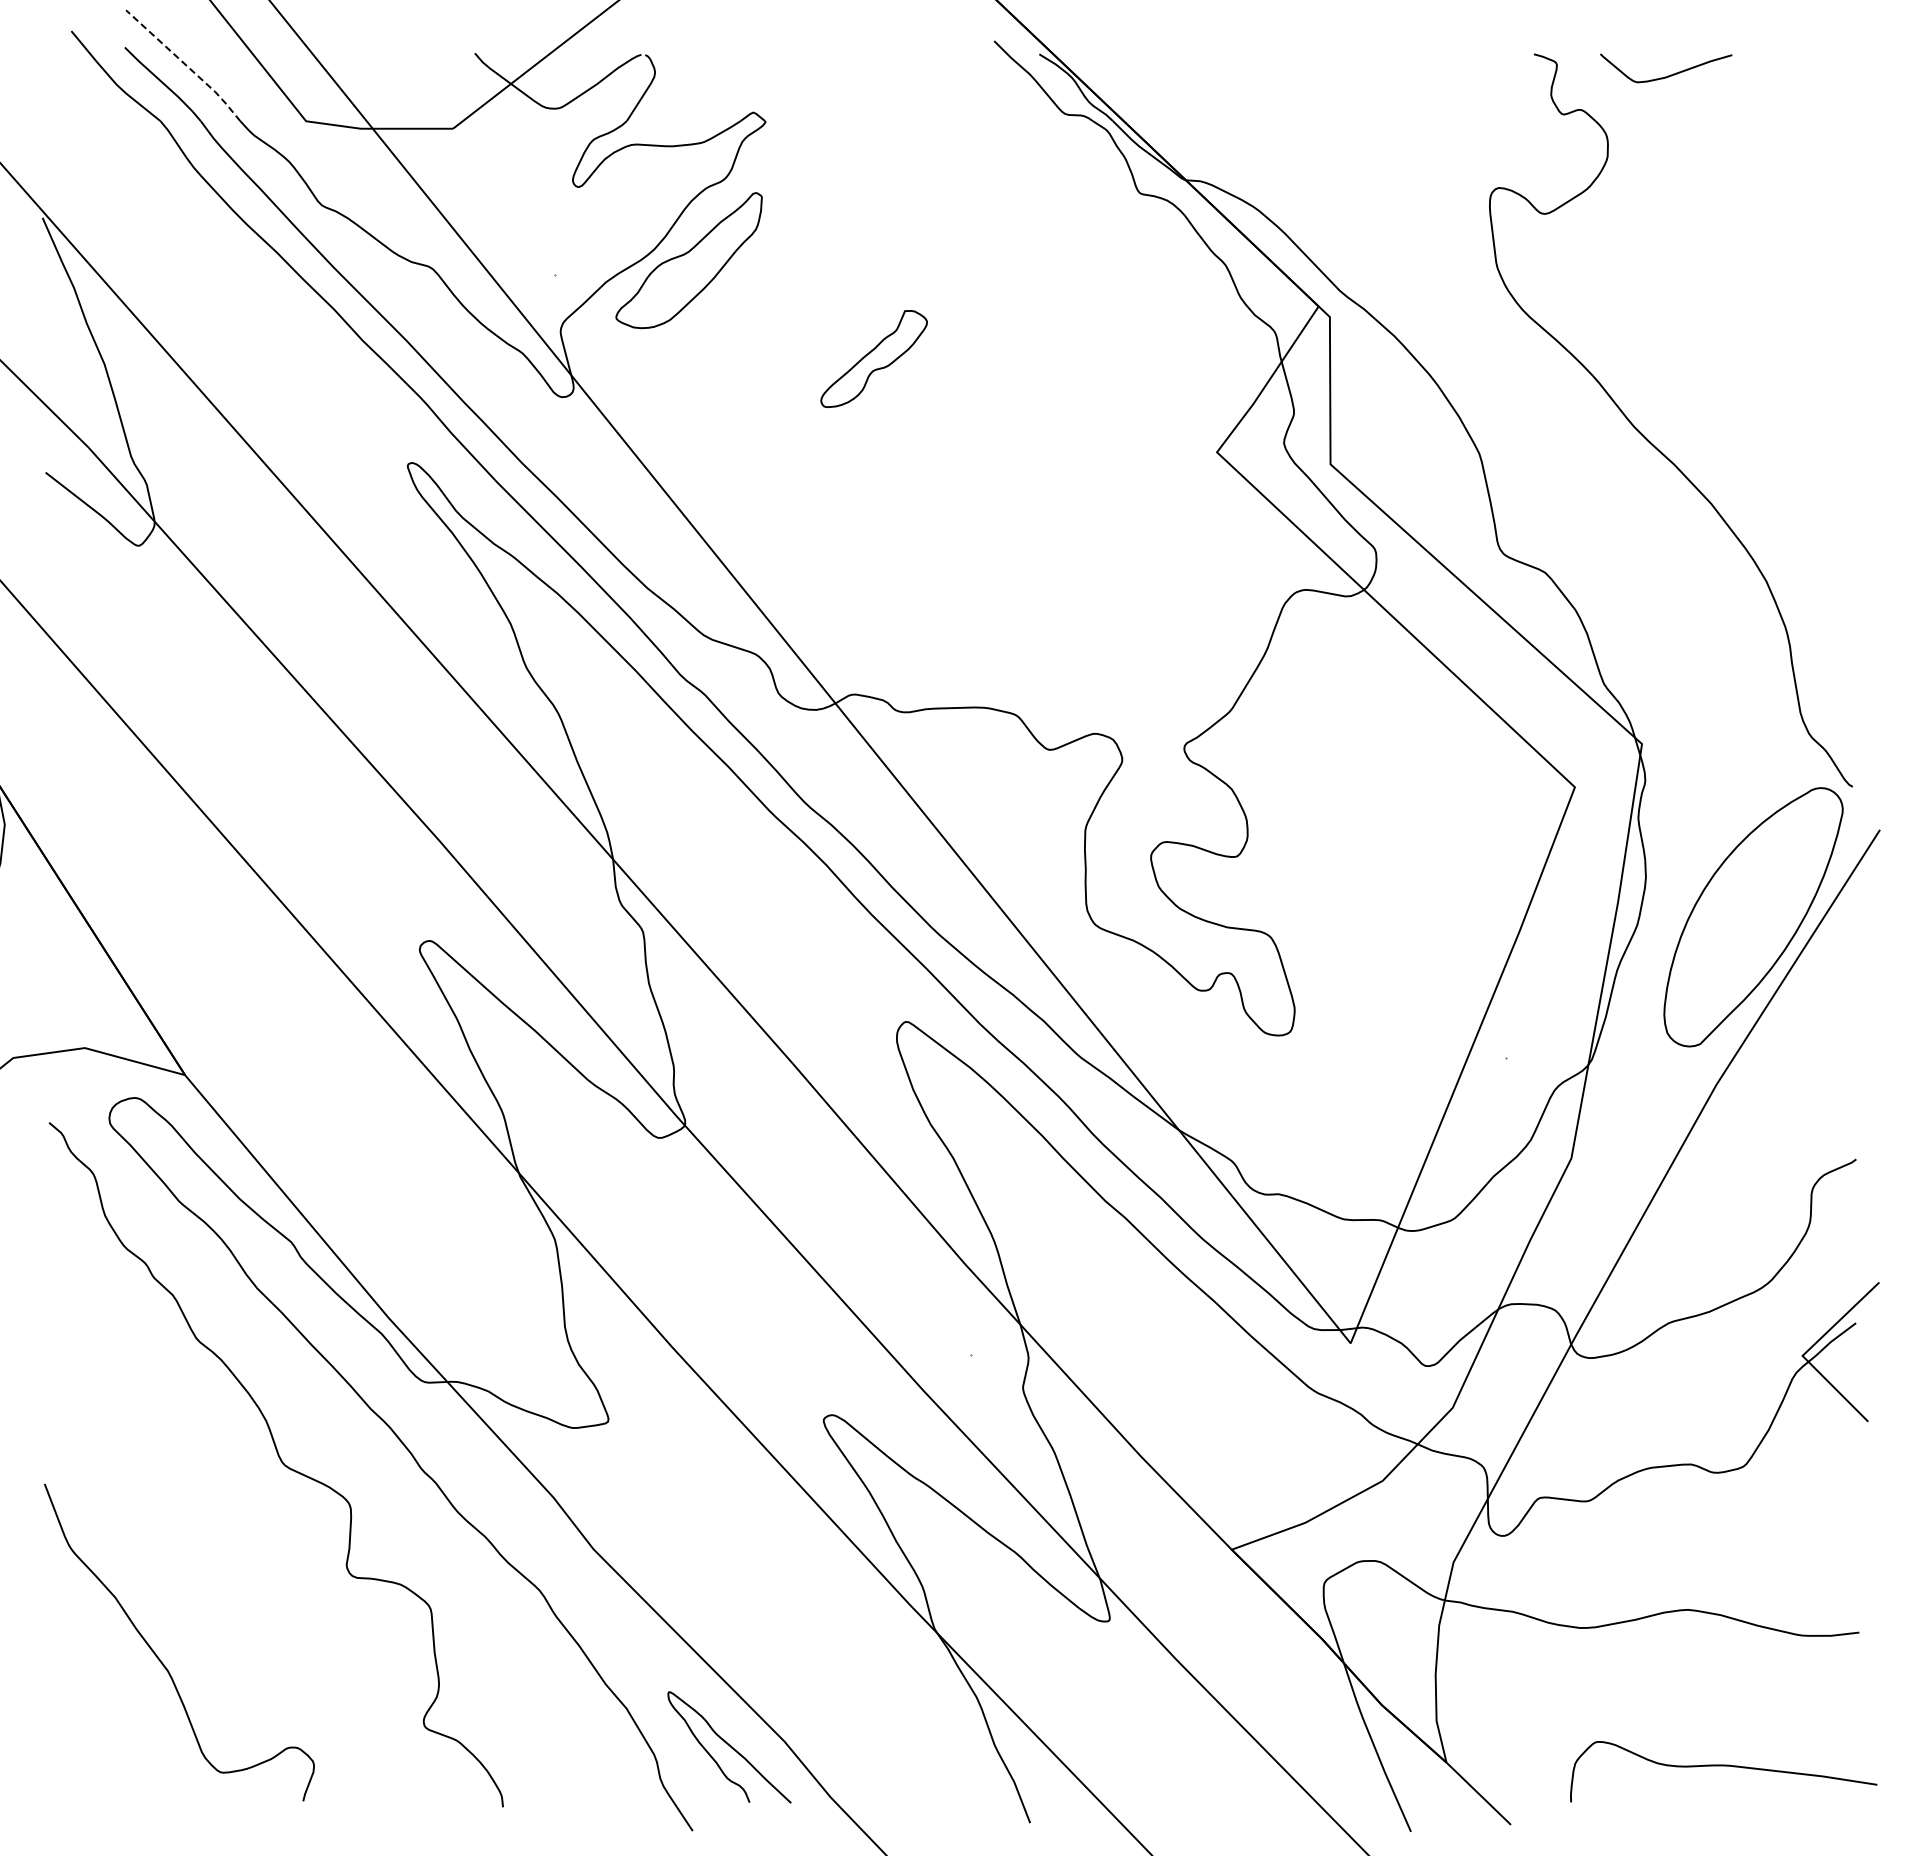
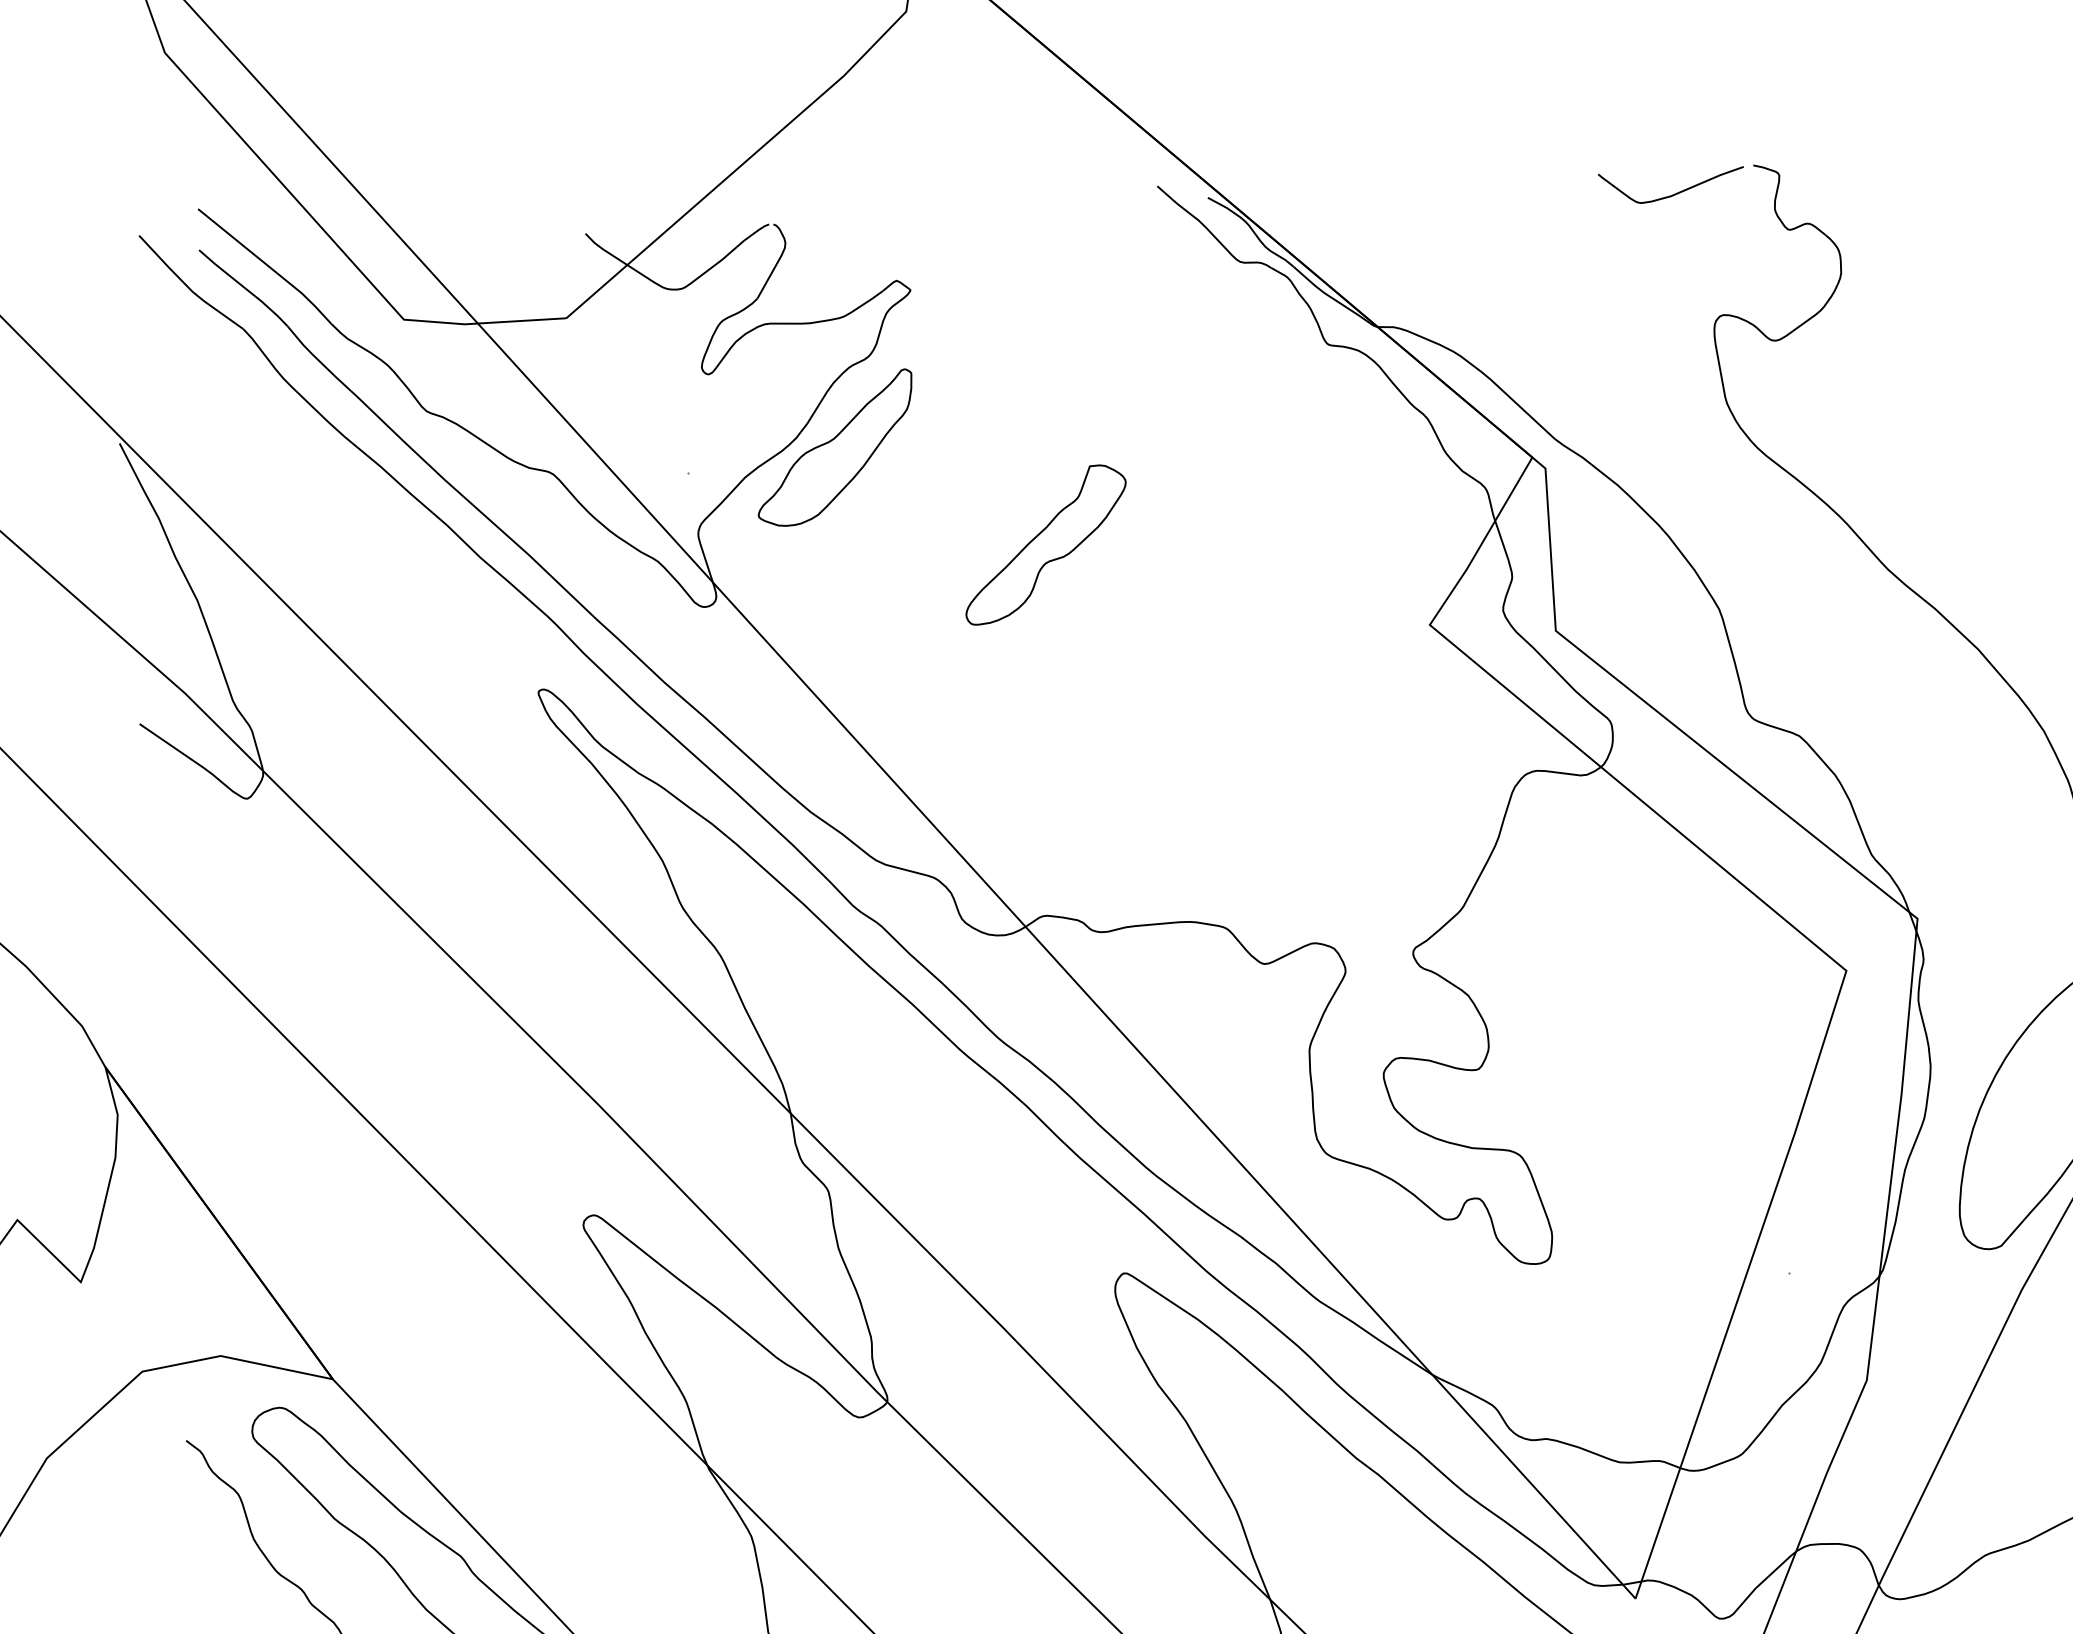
line: (185, 64) -> (267, 264), dashed -> solid
curve: (1667, 75) -> (1673, 193), moved
part: (873, 358) -> (1044, 544), size x1.43

